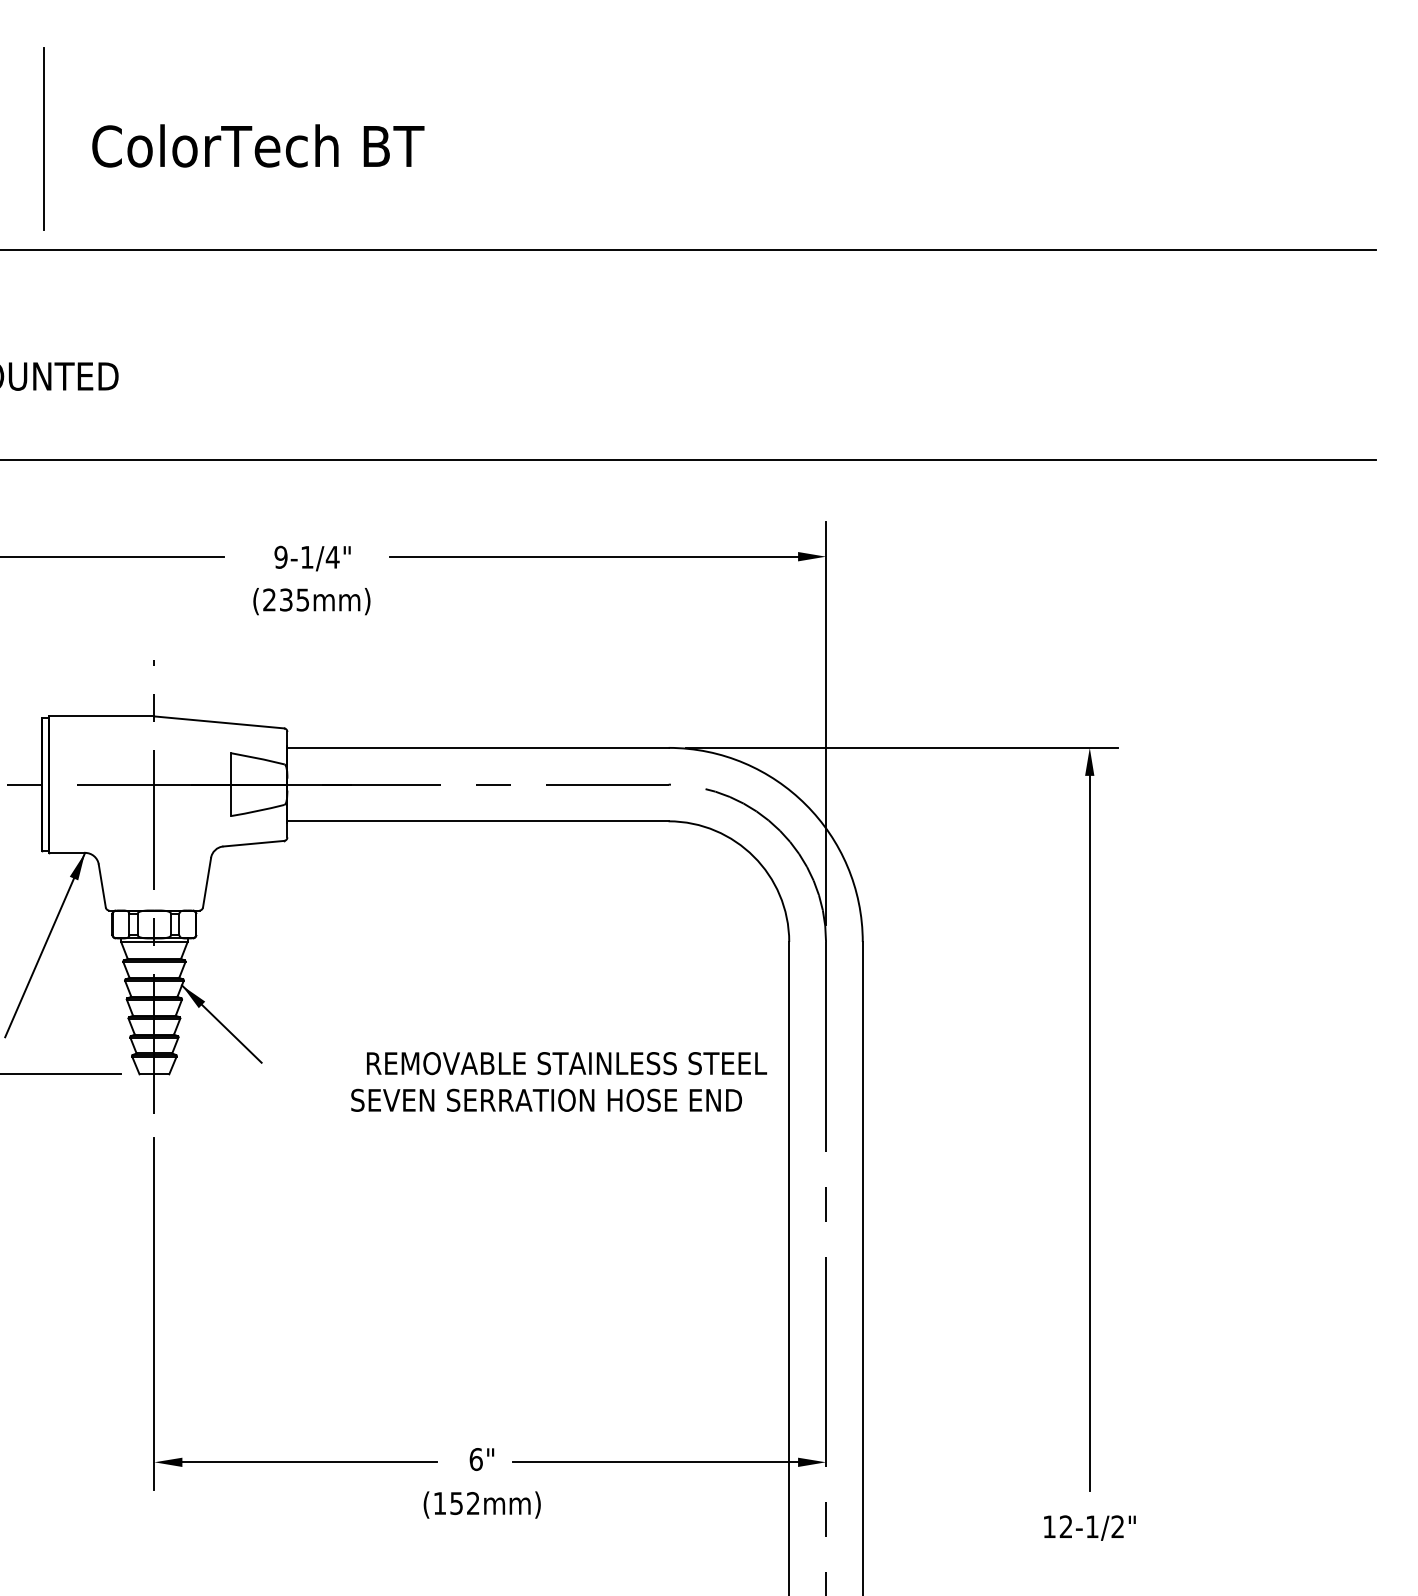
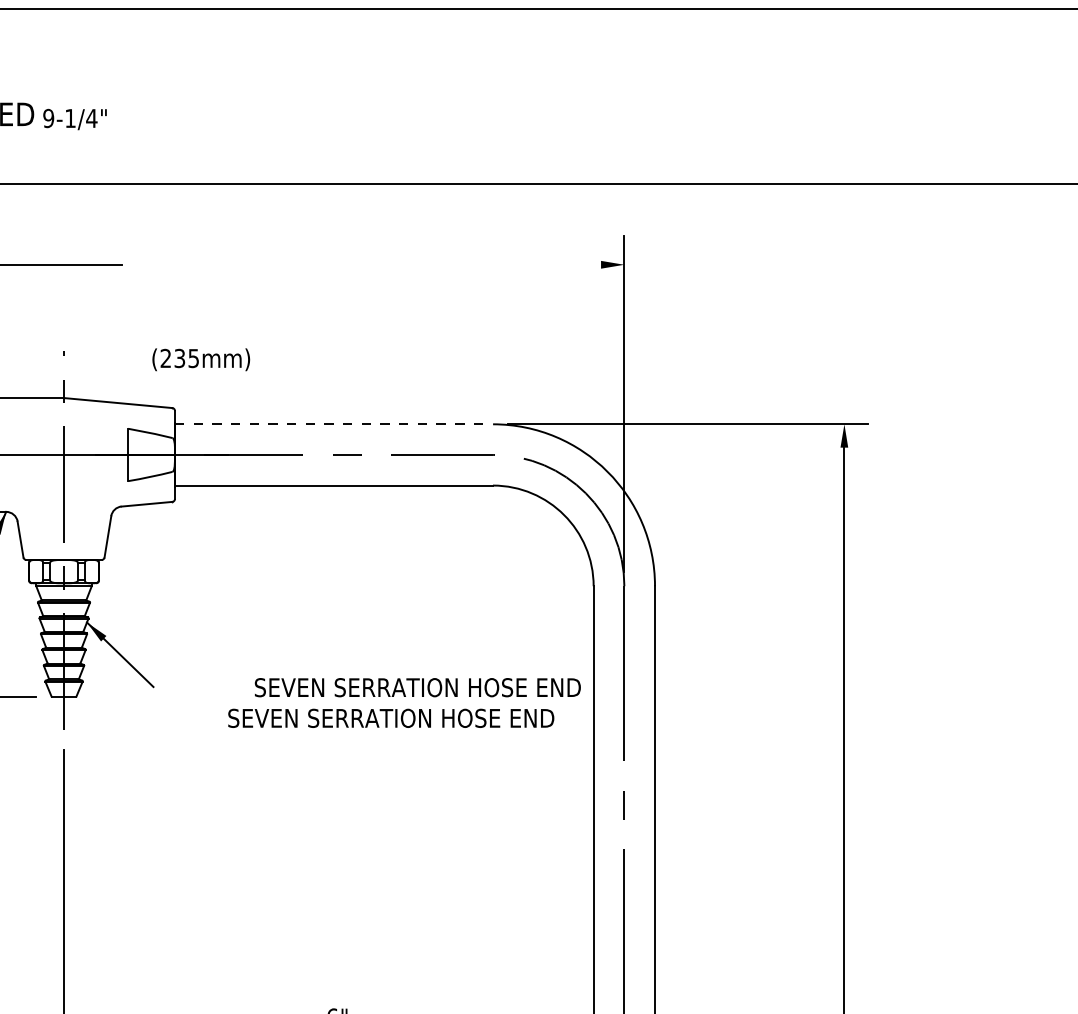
line: (594, 556) -> (431, 264), removed
text: (312, 558) -> (74, 119), moved
text: (311, 601) -> (200, 359), moved
line: (478, 747) -> (334, 423), solid -> dashed
text: (570, 1063) -> (411, 687), REMOVABLE STAINLESS STEEL -> SEVEN SERRATION HOSE END

